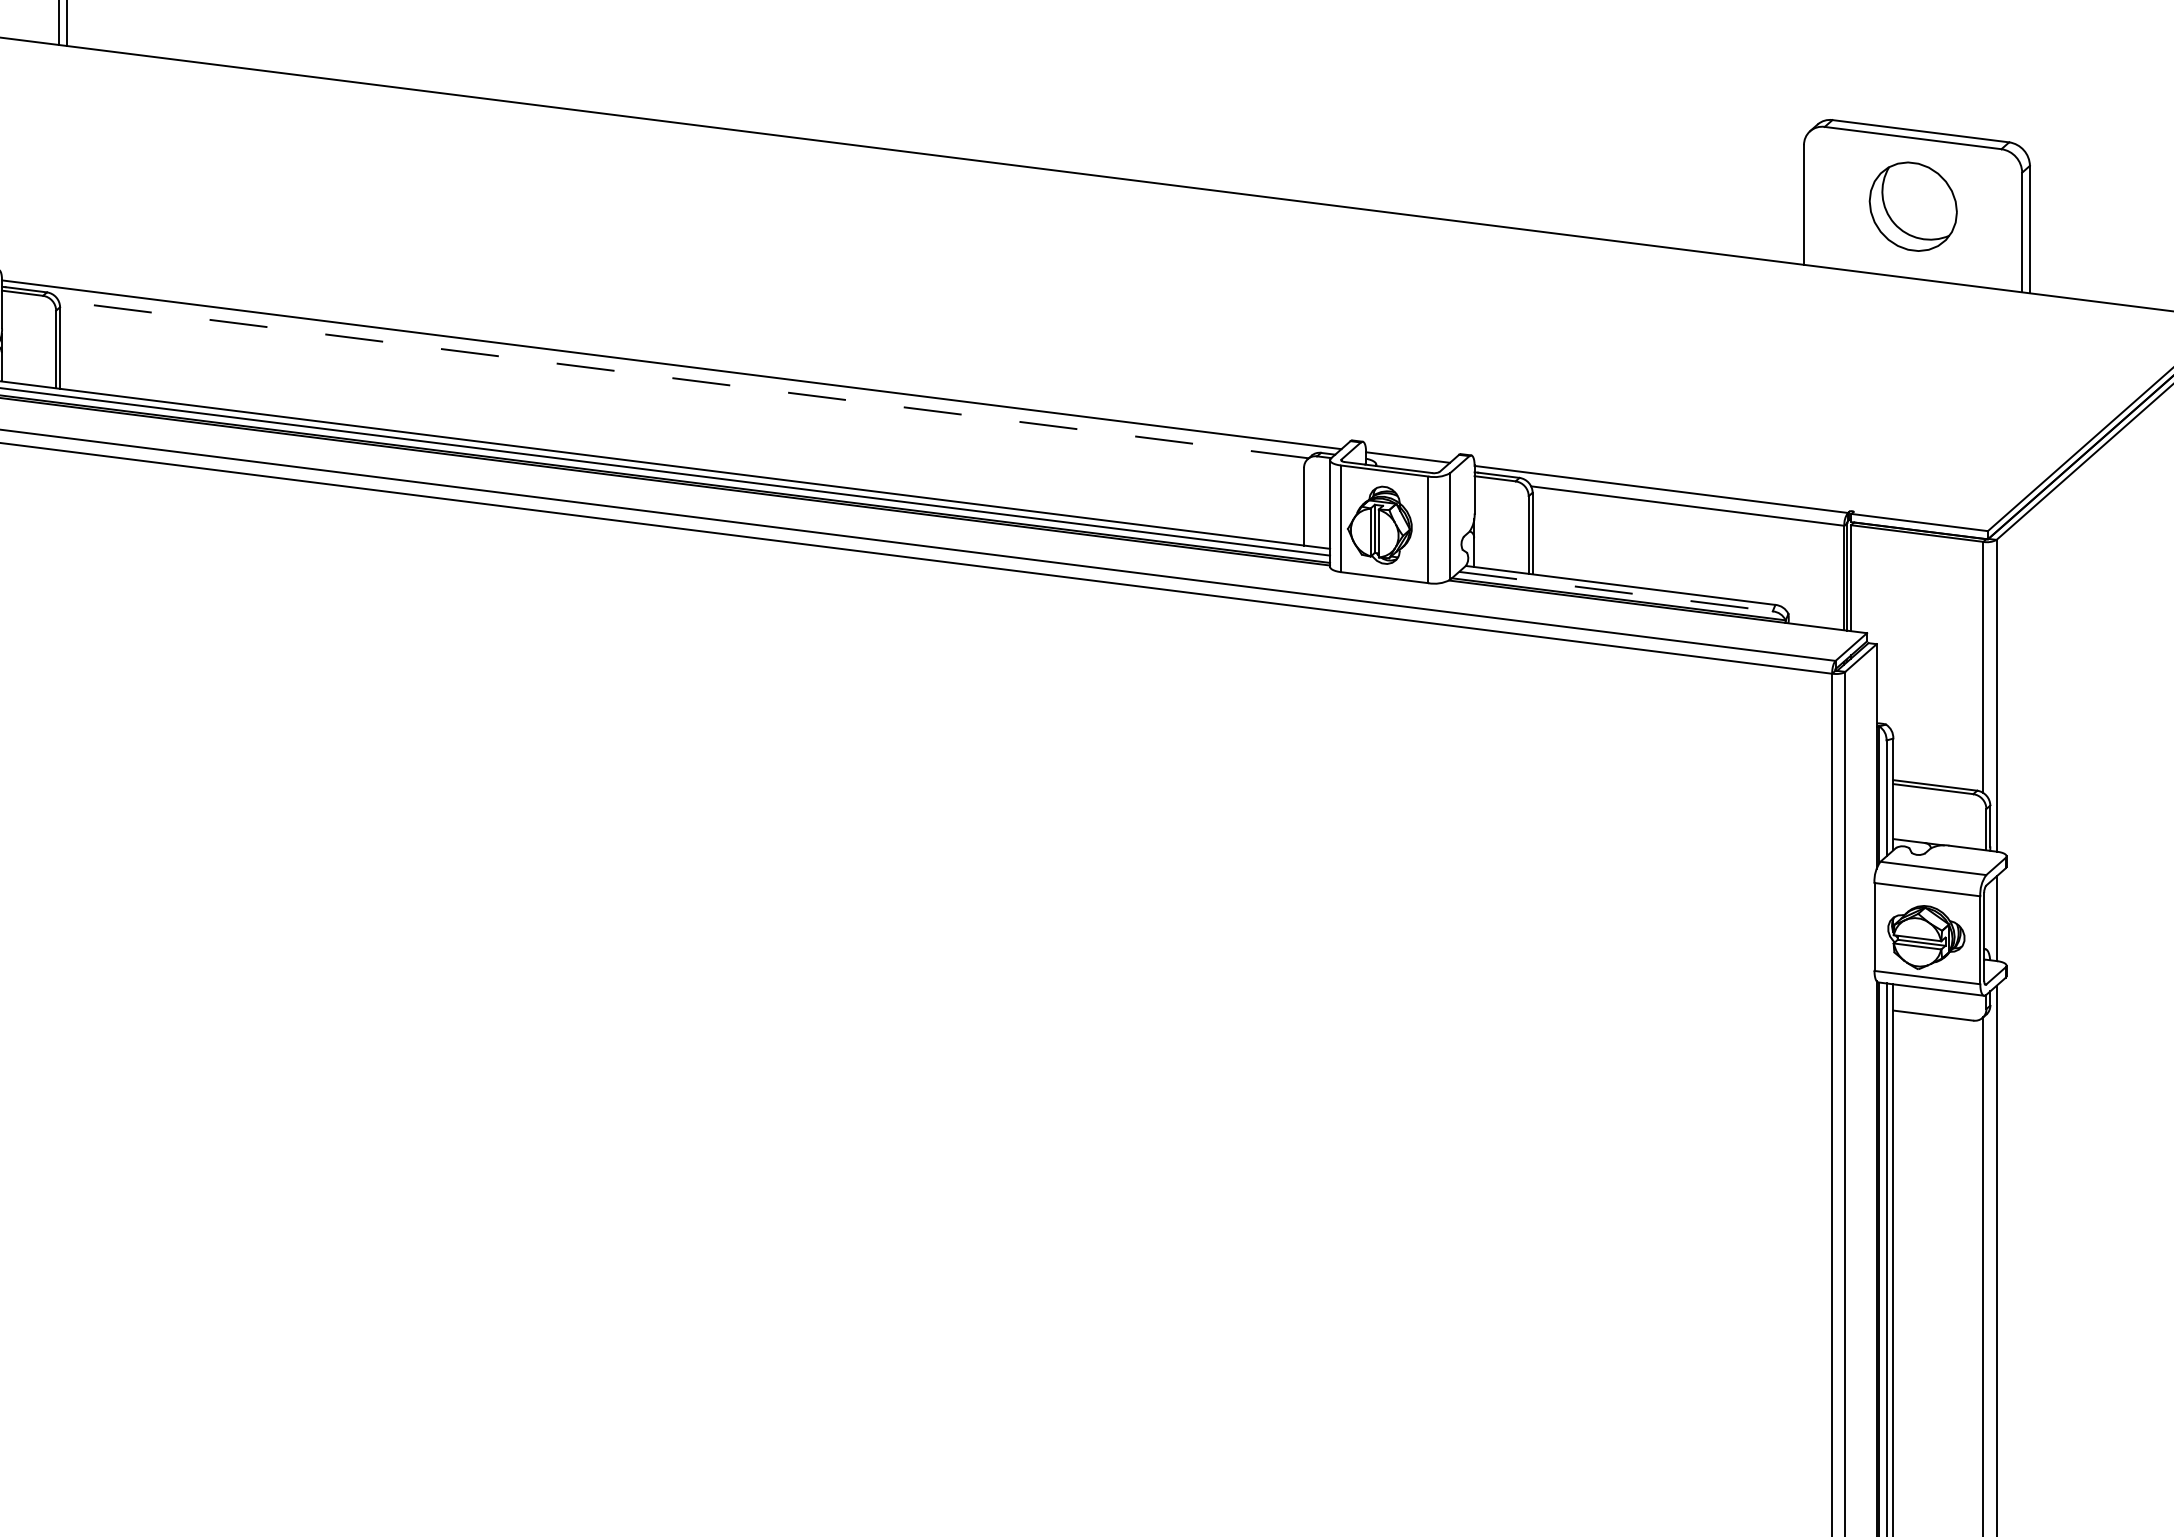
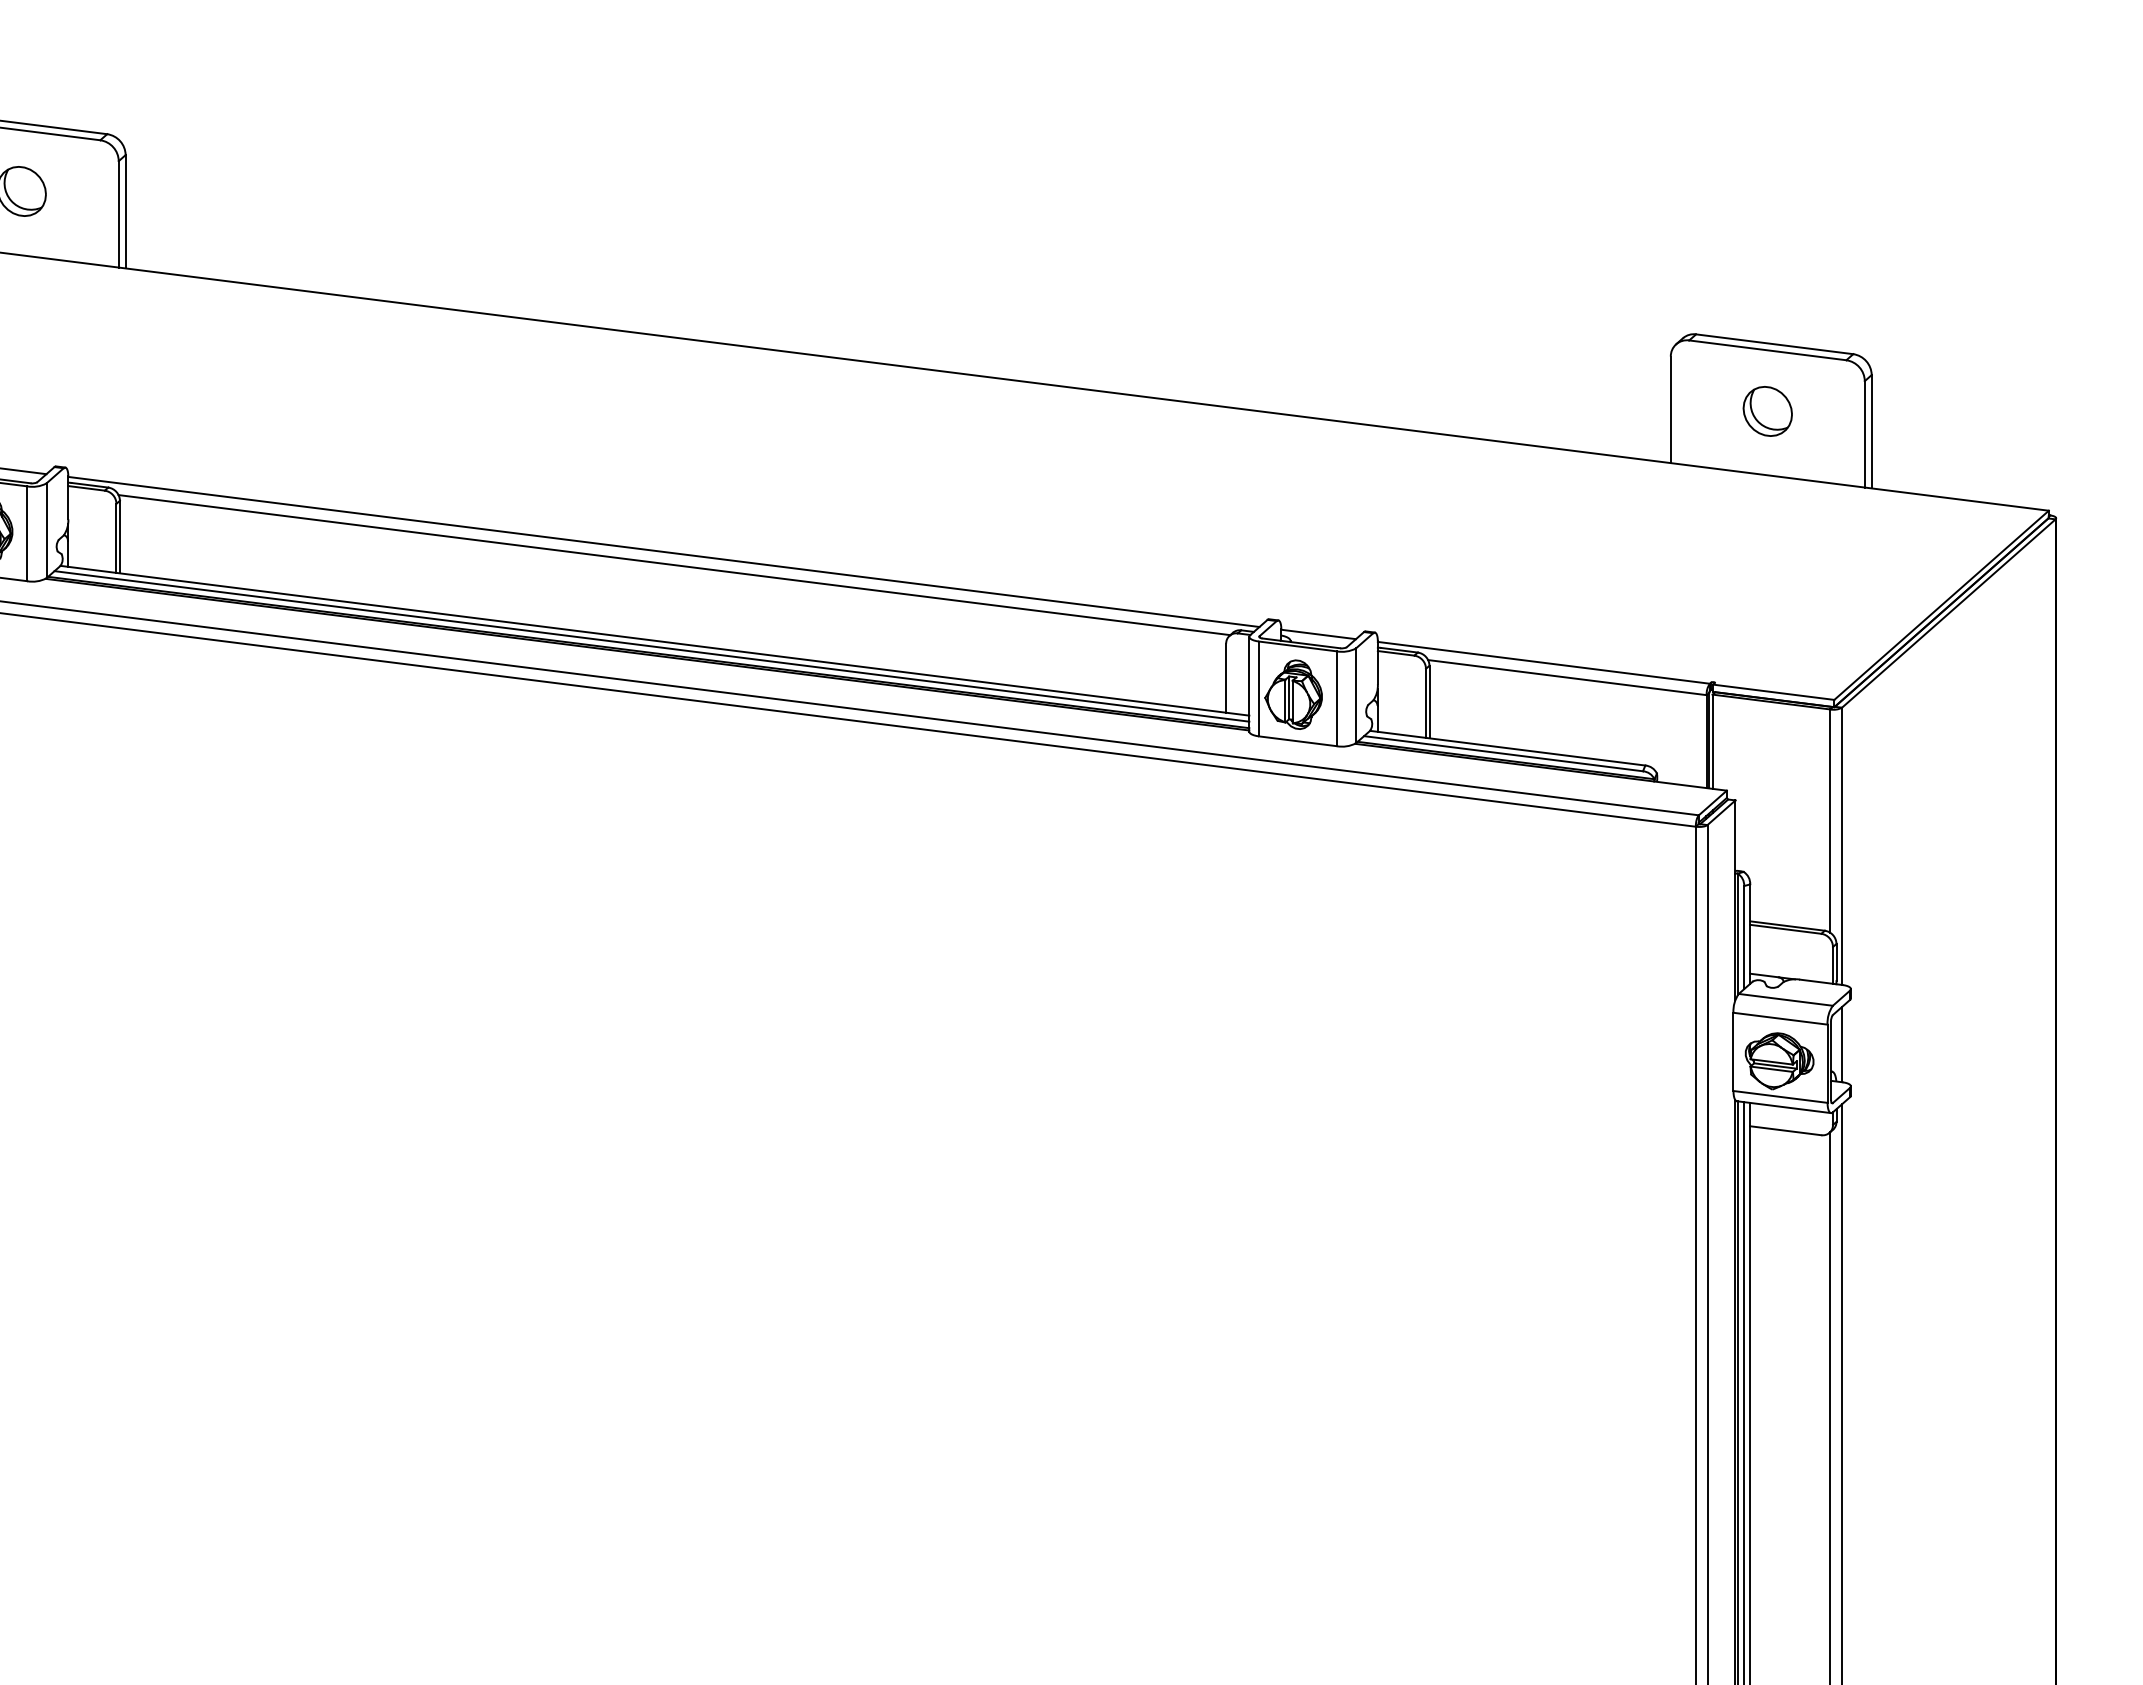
part: (1912, 206) -> (1767, 411), size x0.62
line: (682, 379) -> (673, 565), dashed -> solid
line: (1615, 591) -> (1503, 753), dashed -> solid

